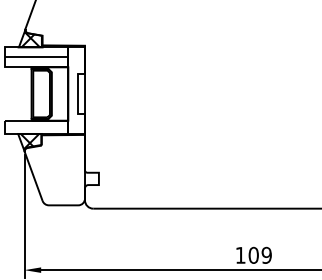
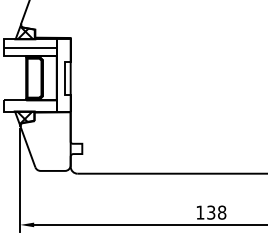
text: (260, 255) -> (216, 212), 109 -> 138

